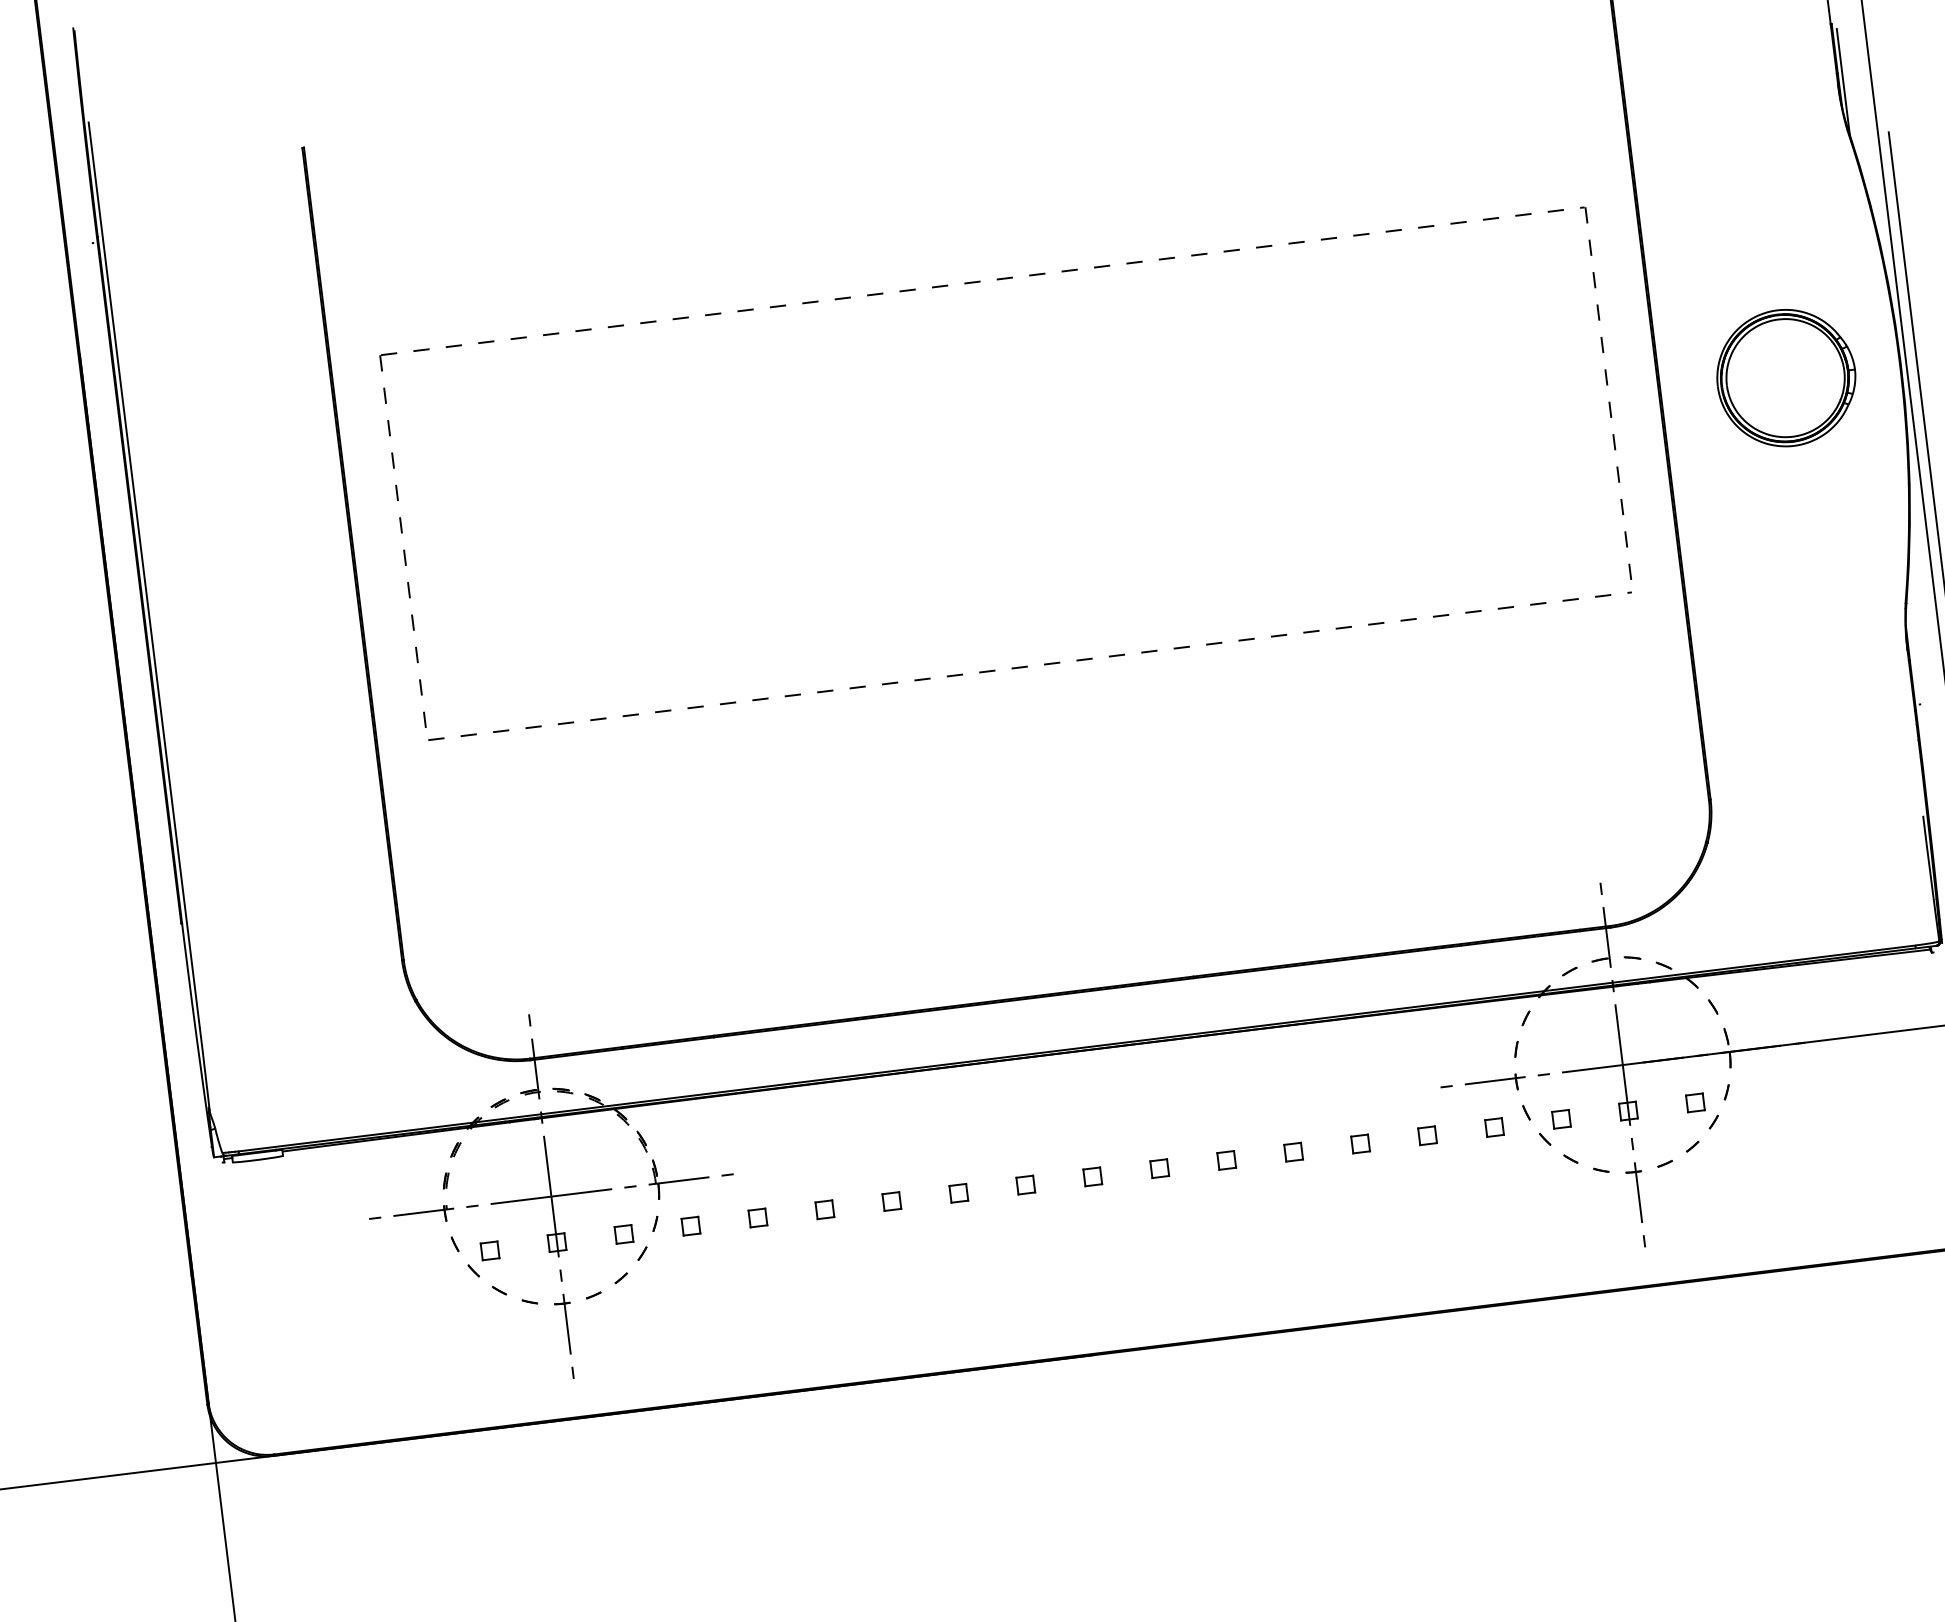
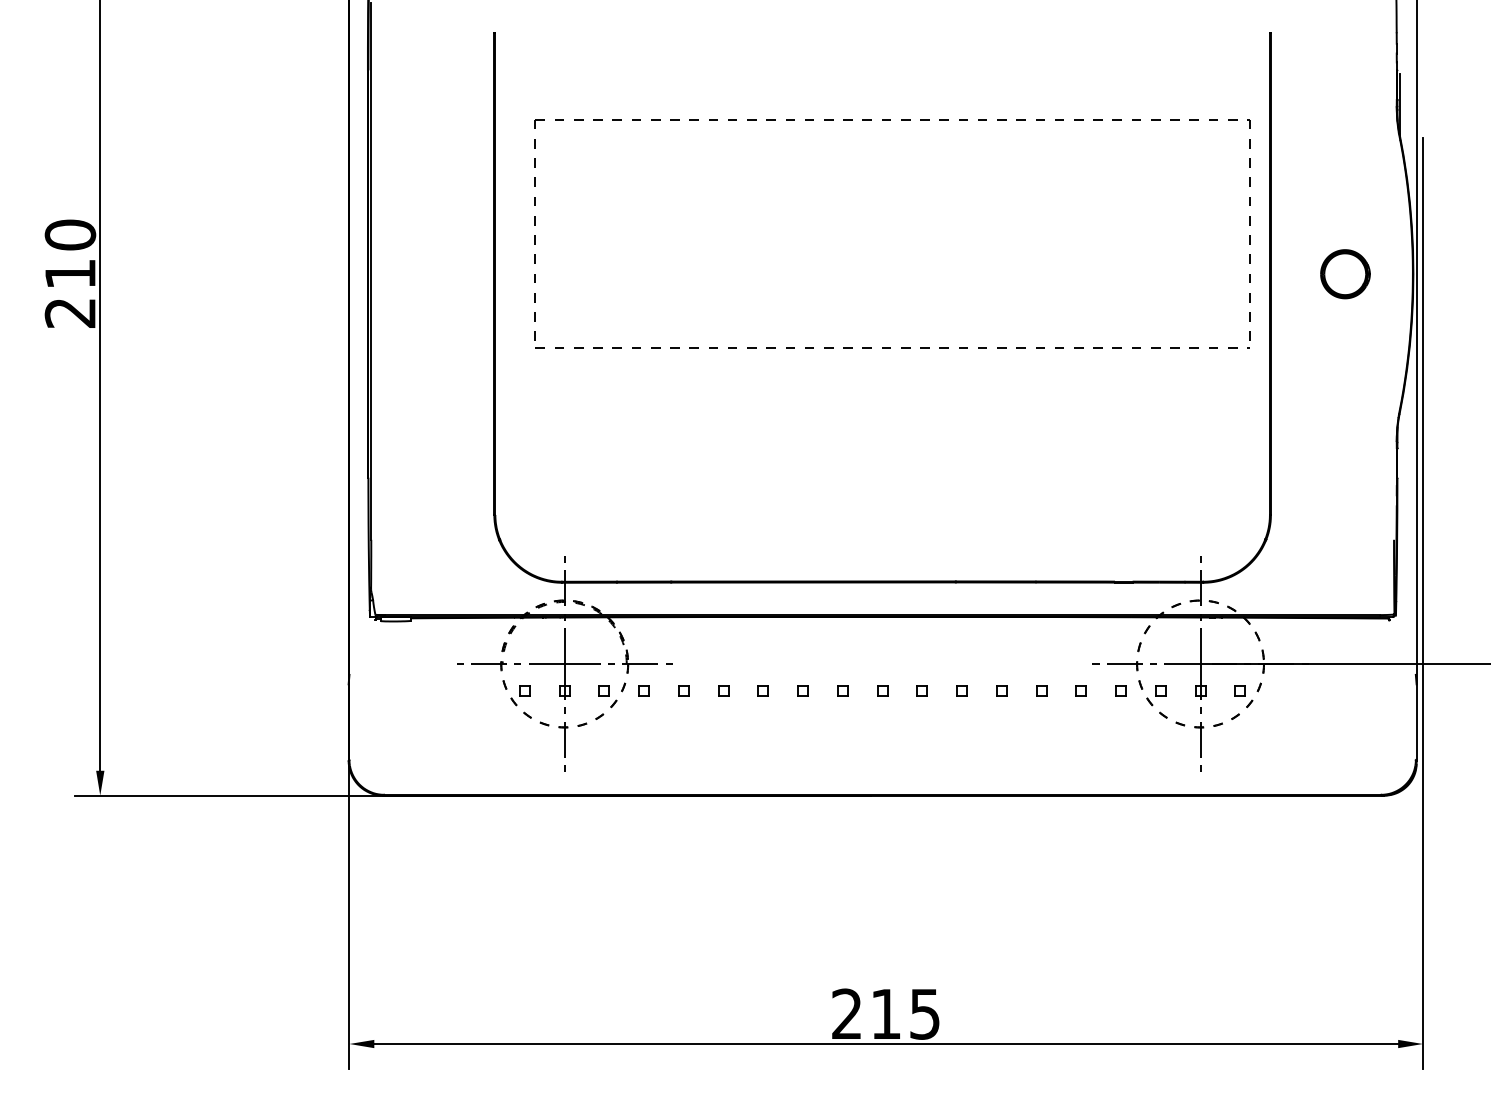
part: (979, 282) -> (890, 120), moved
part: (1786, 378) -> (1345, 274), size x0.6

